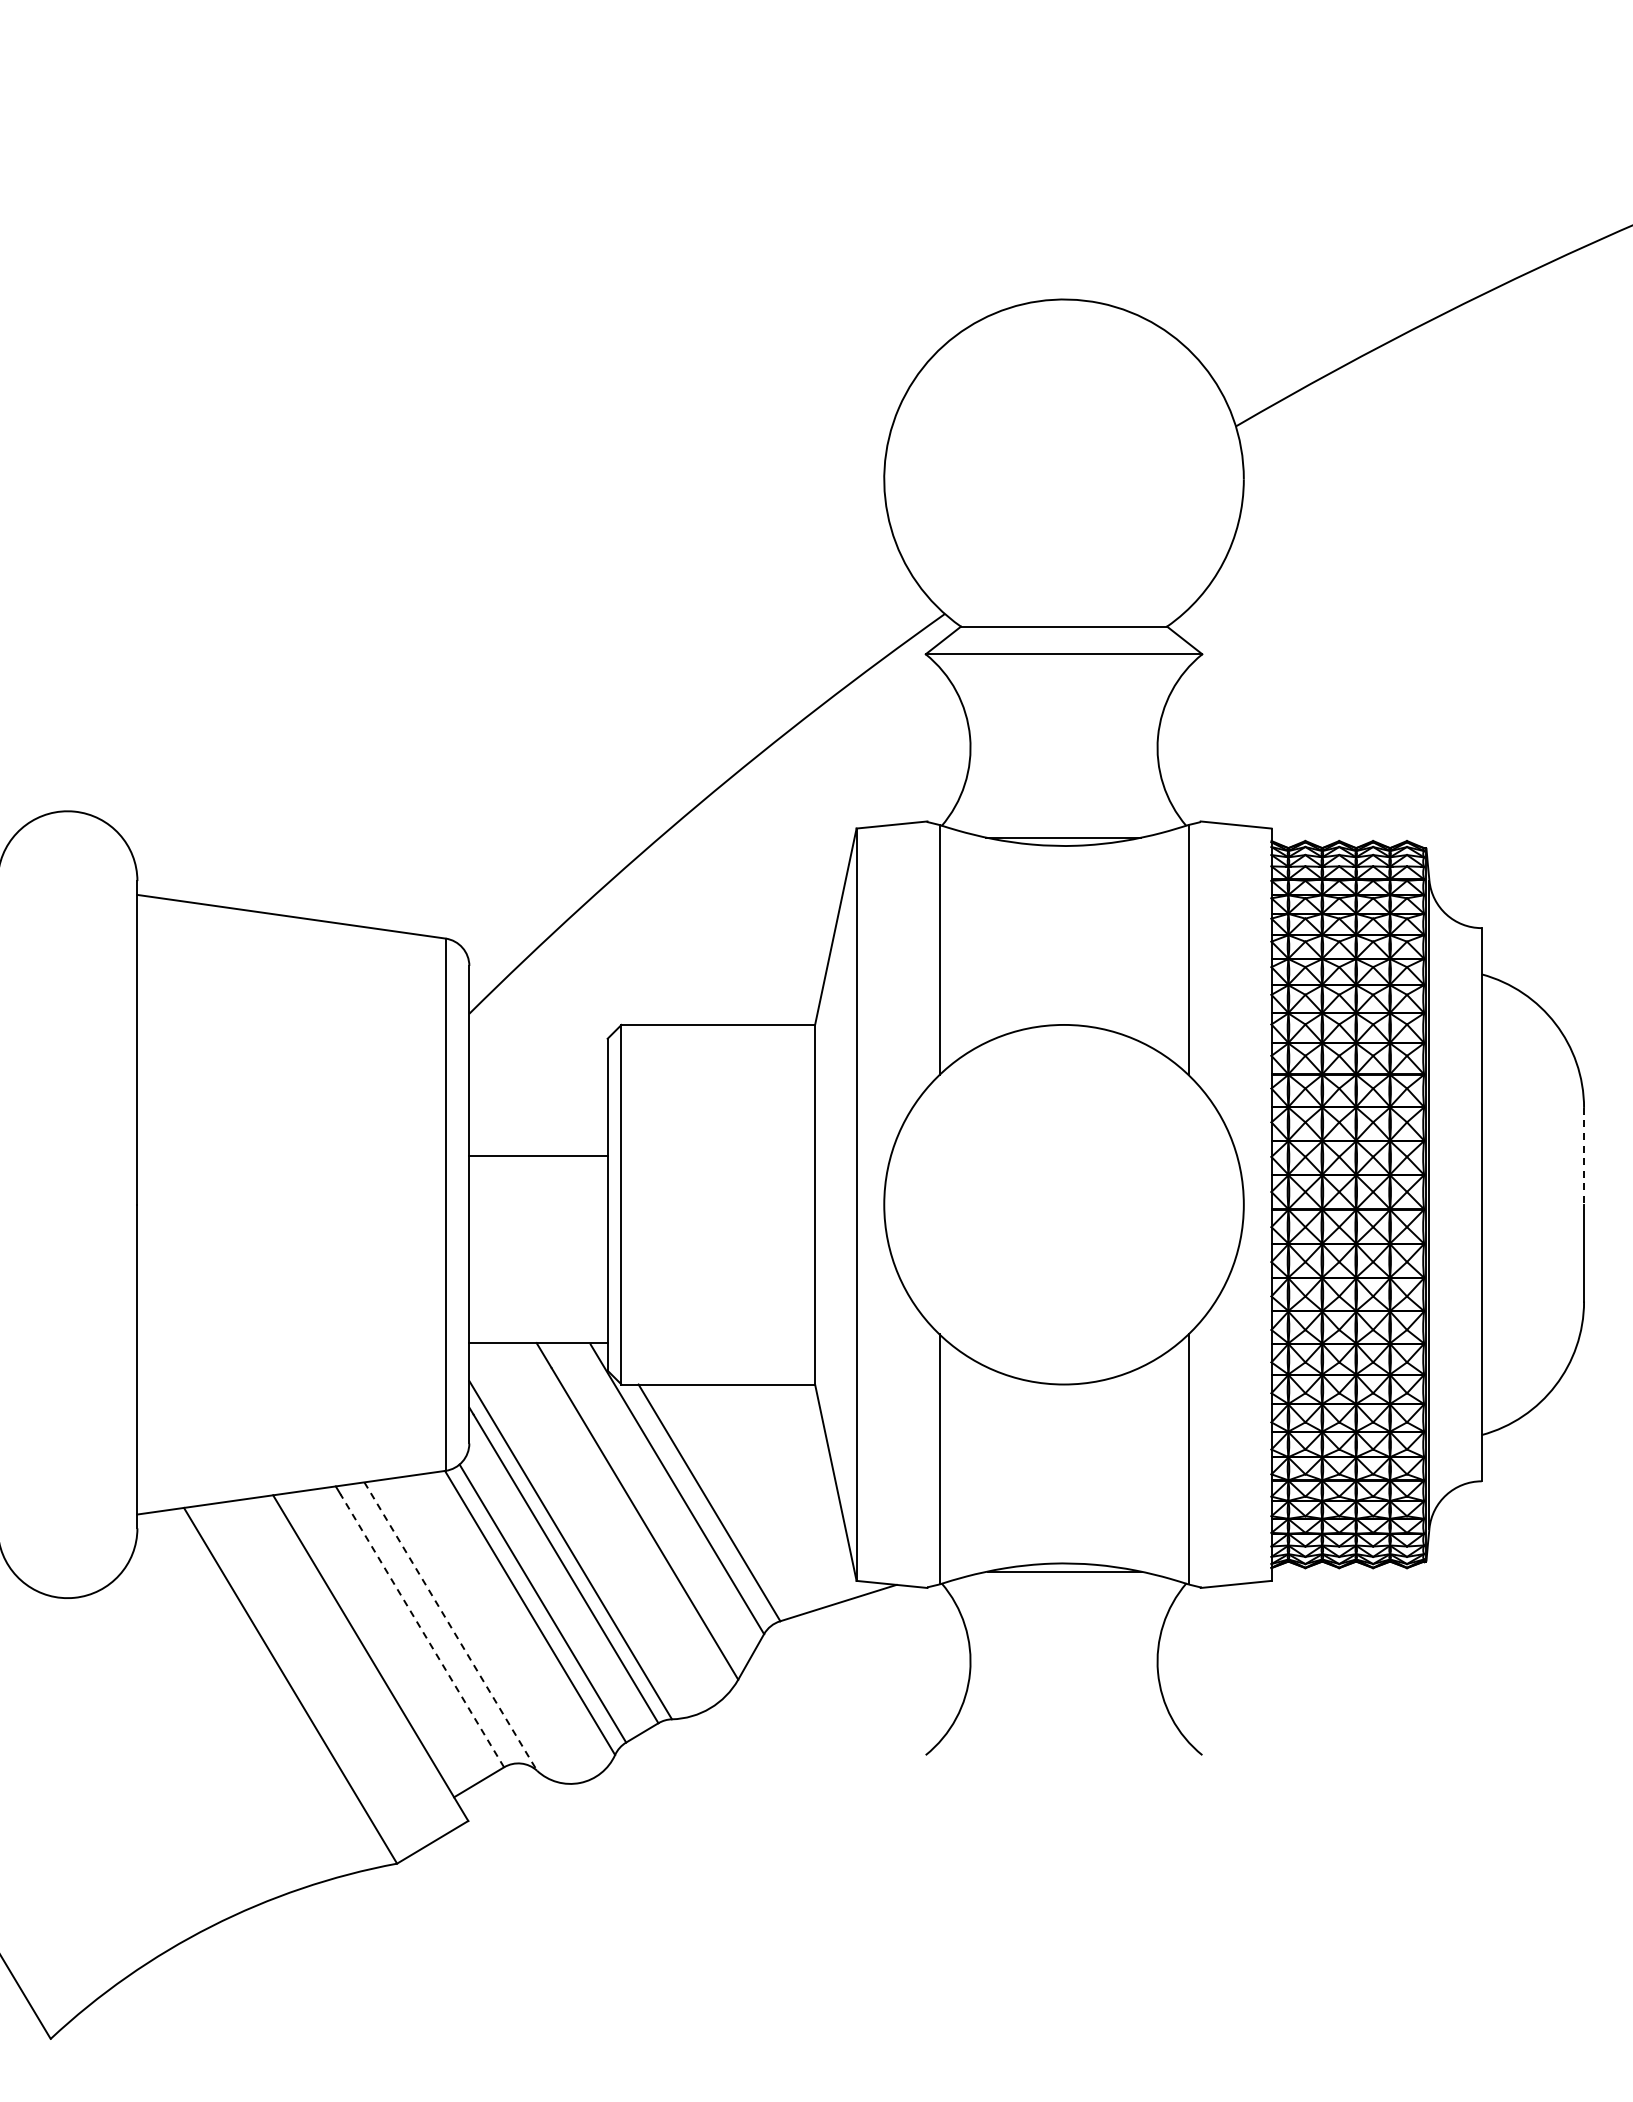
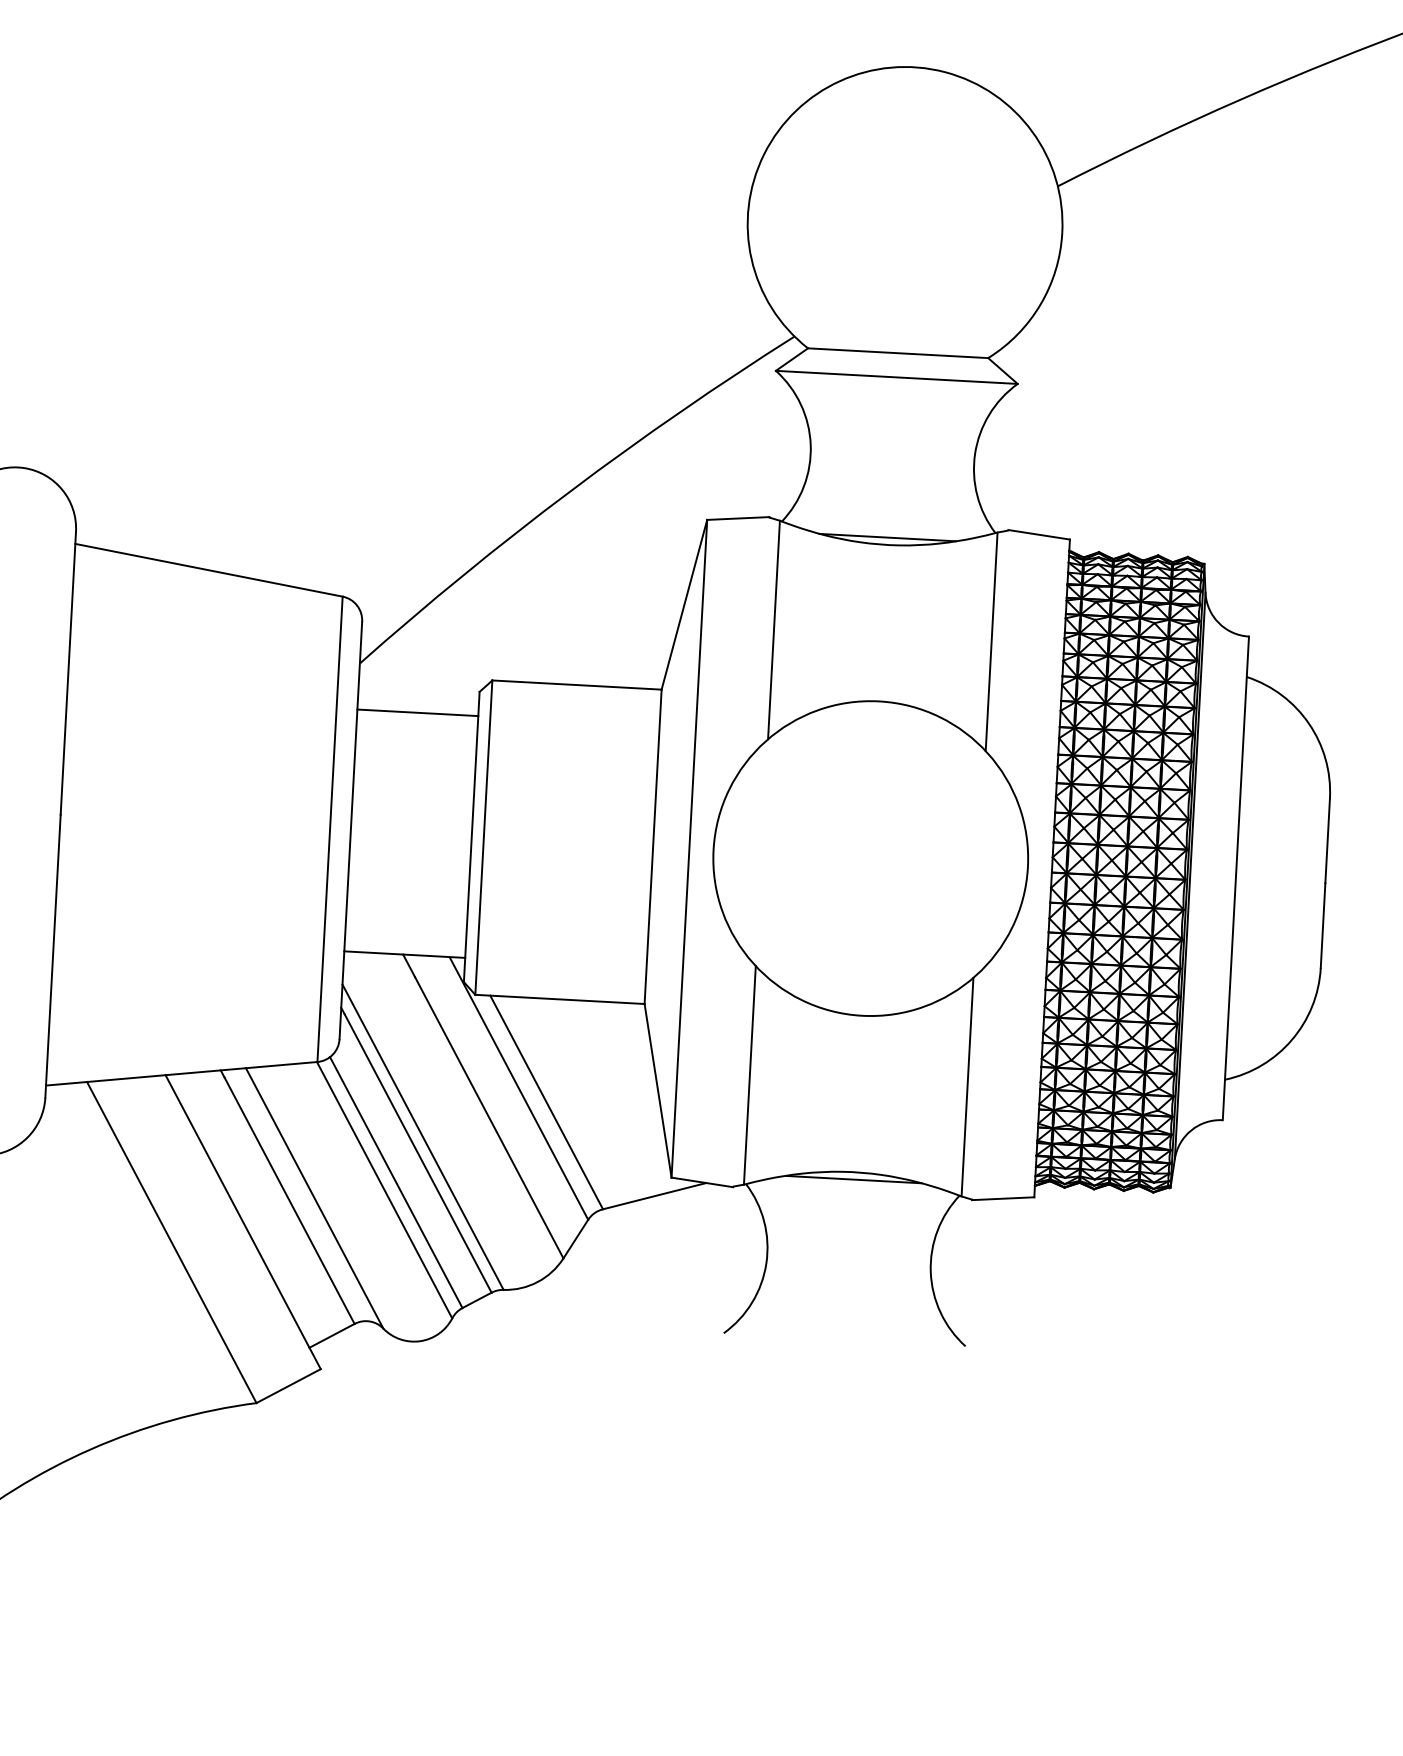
line: (538, 1156) -> (417, 712), moved
line: (1584, 1156) -> (1328, 841), dashed -> solid
line: (451, 1627) -> (315, 1199), dashed -> solid
line: (422, 1630) -> (289, 1200), dashed -> solid

